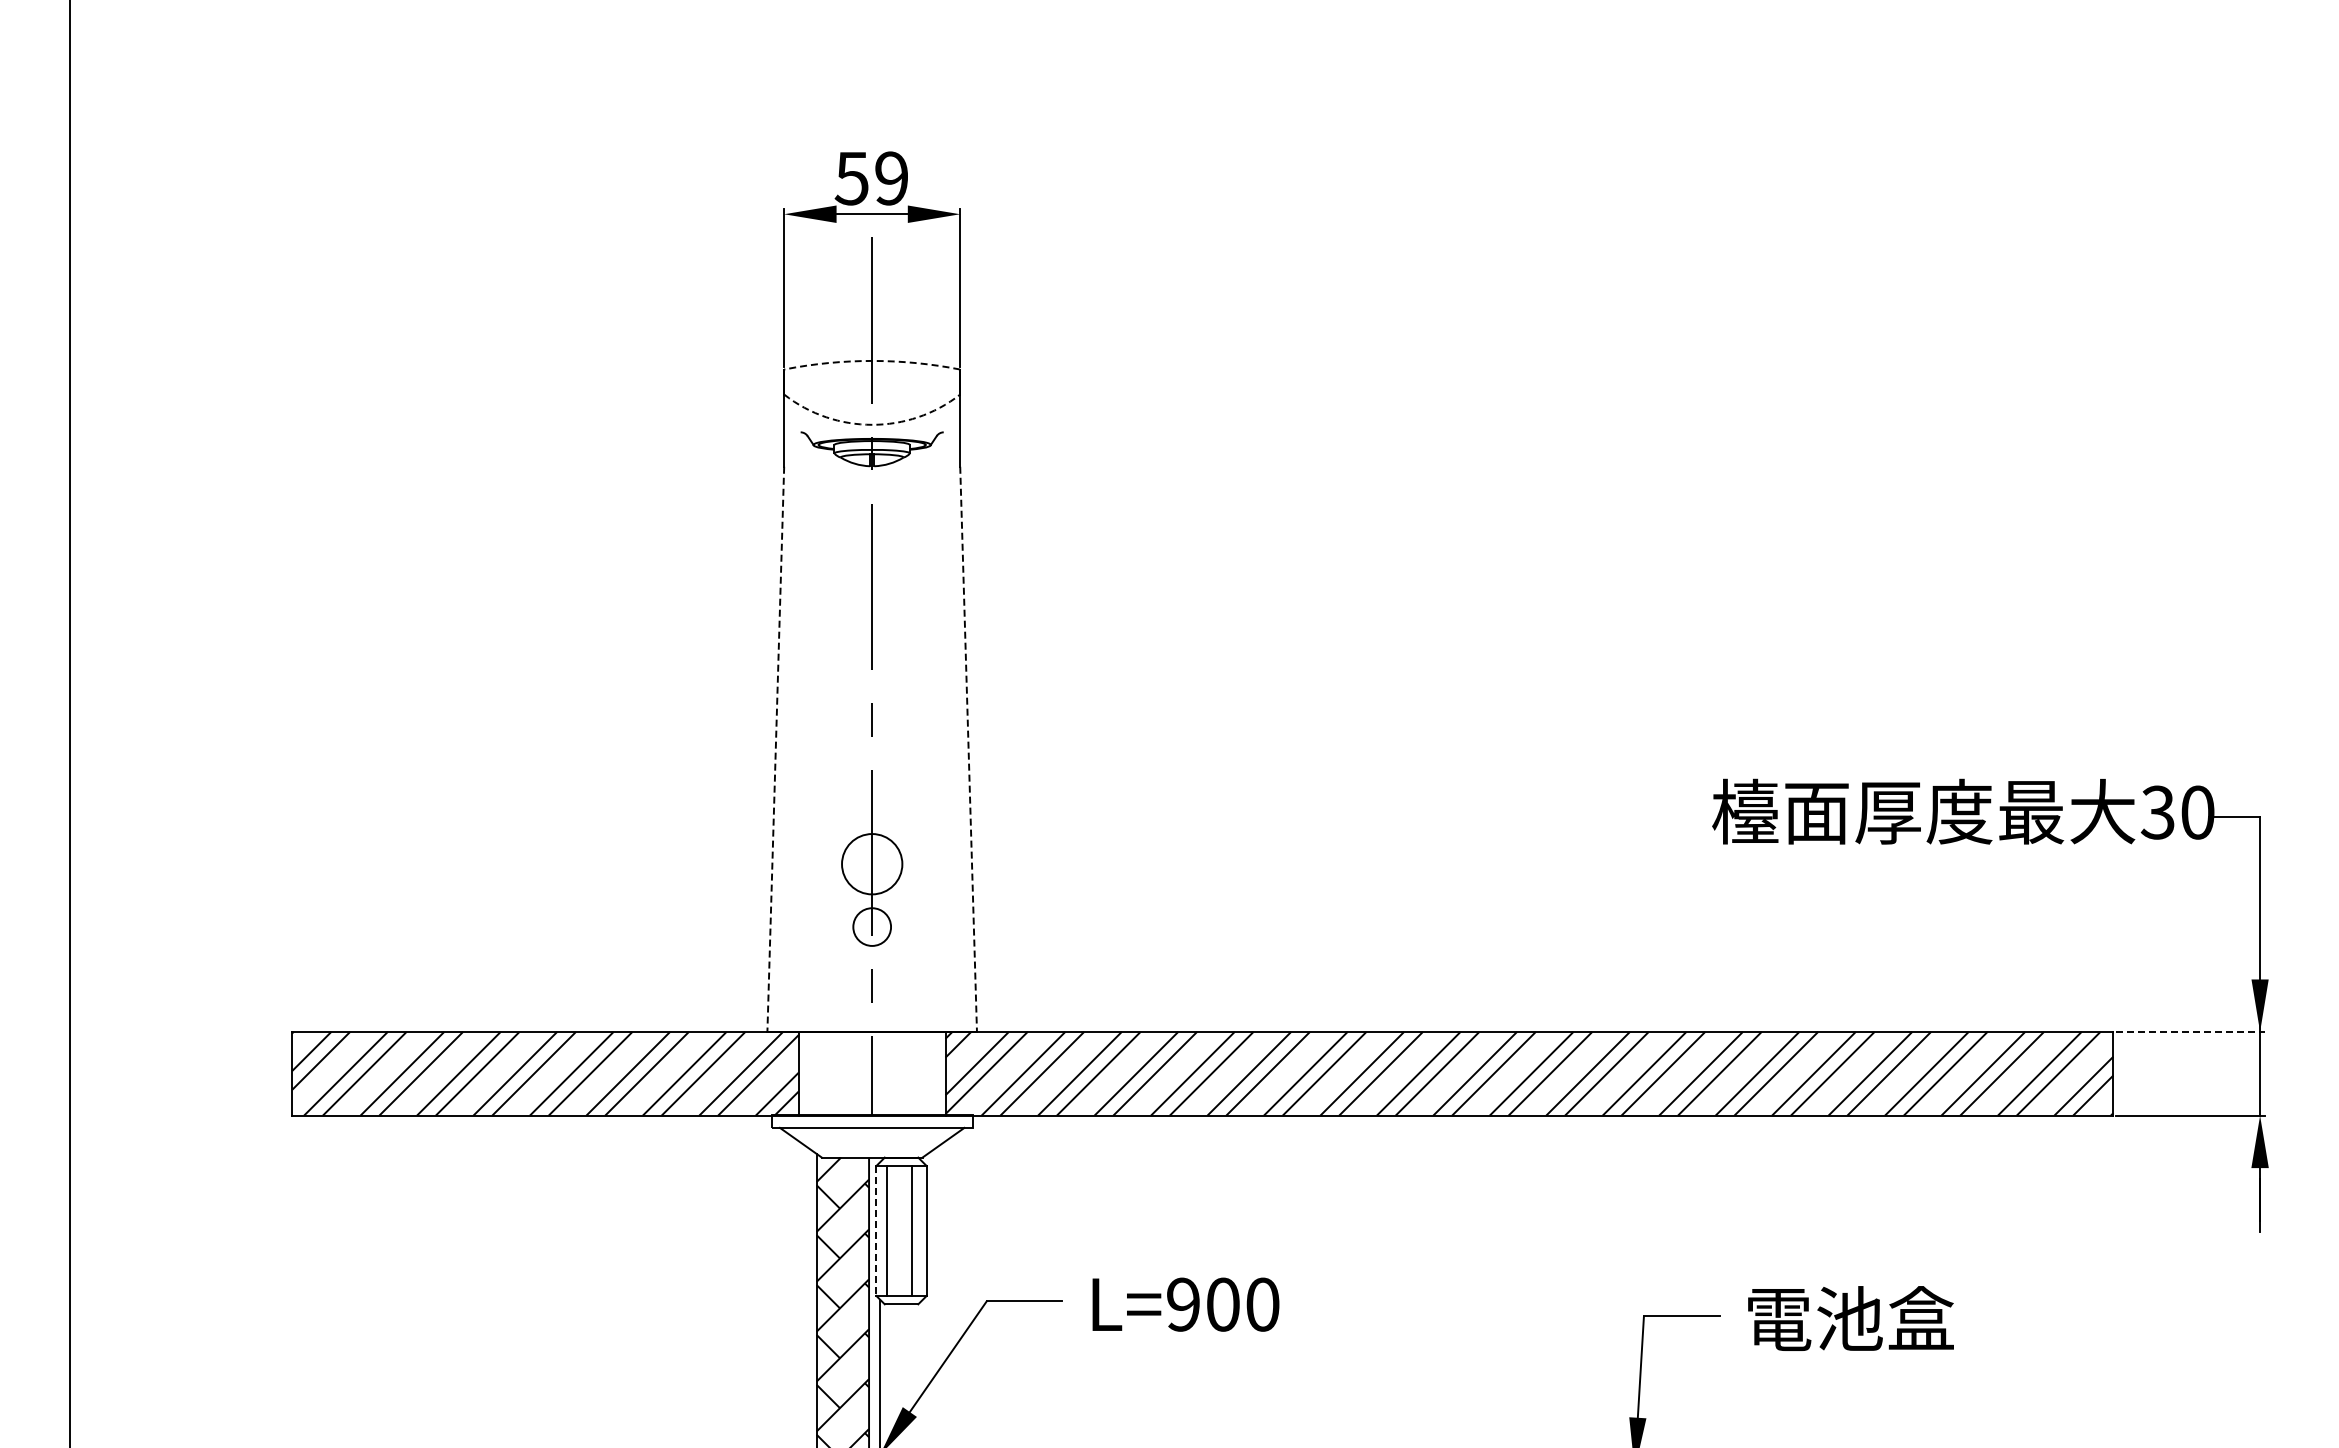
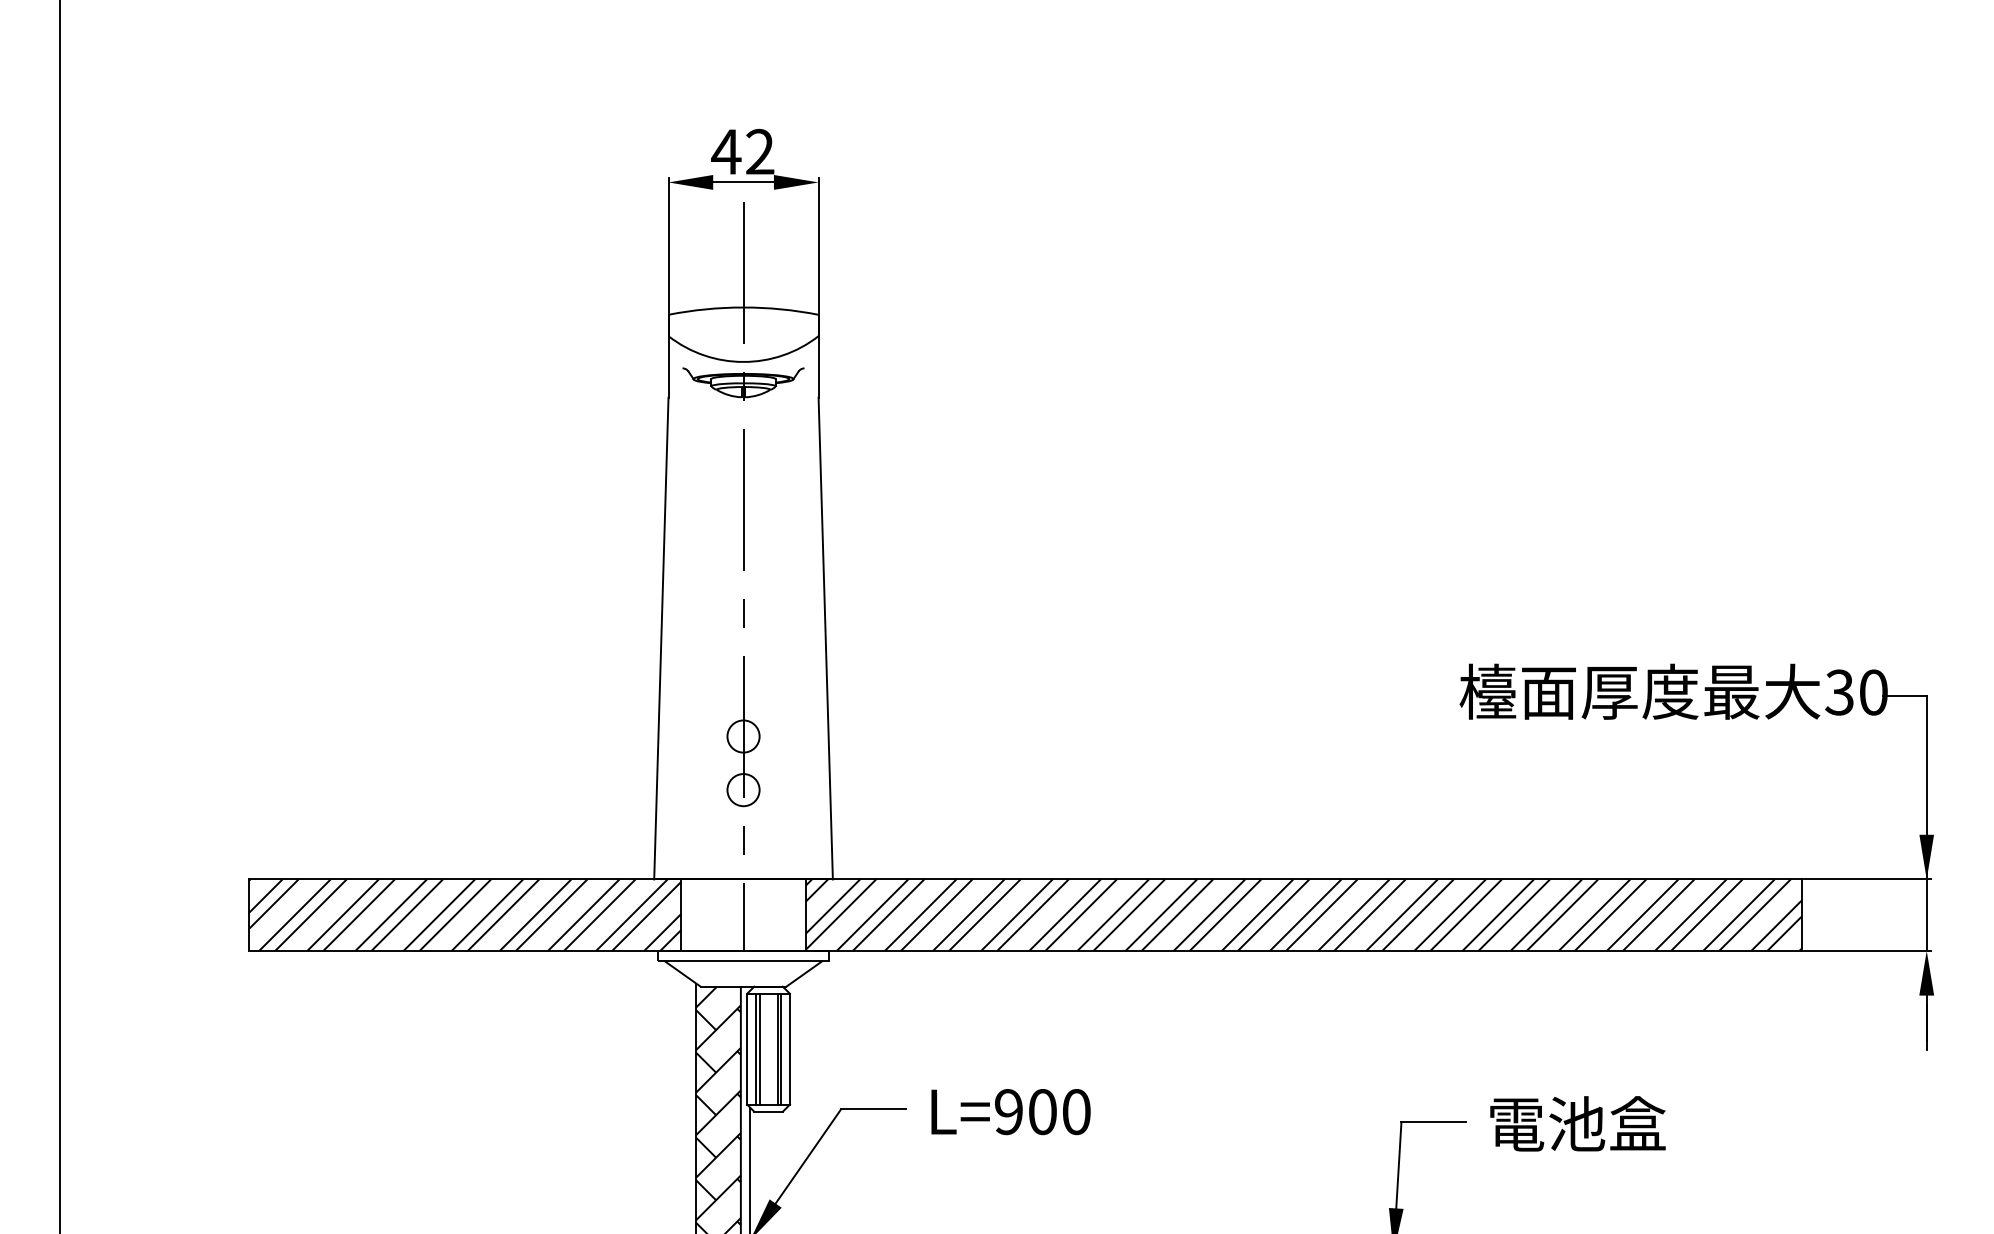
text: (871, 178) -> (742, 151), 59 -> 42
arc: (872, 360) -> (743, 307), dashed -> solid
arc: (872, 424) -> (743, 361), dashed -> solid
line: (775, 749) -> (661, 638), dashed -> solid
line: (968, 749) -> (825, 638), dashed -> solid
circle: (872, 864) -> (743, 736), size x0.62
line: (2190, 1031) -> (1867, 879), dashed -> solid
line: (876, 1230) -> (747, 1048), dashed -> solid
line: (891, 1230) -> (760, 1048), added
line: (916, 1230) -> (781, 1048), added

